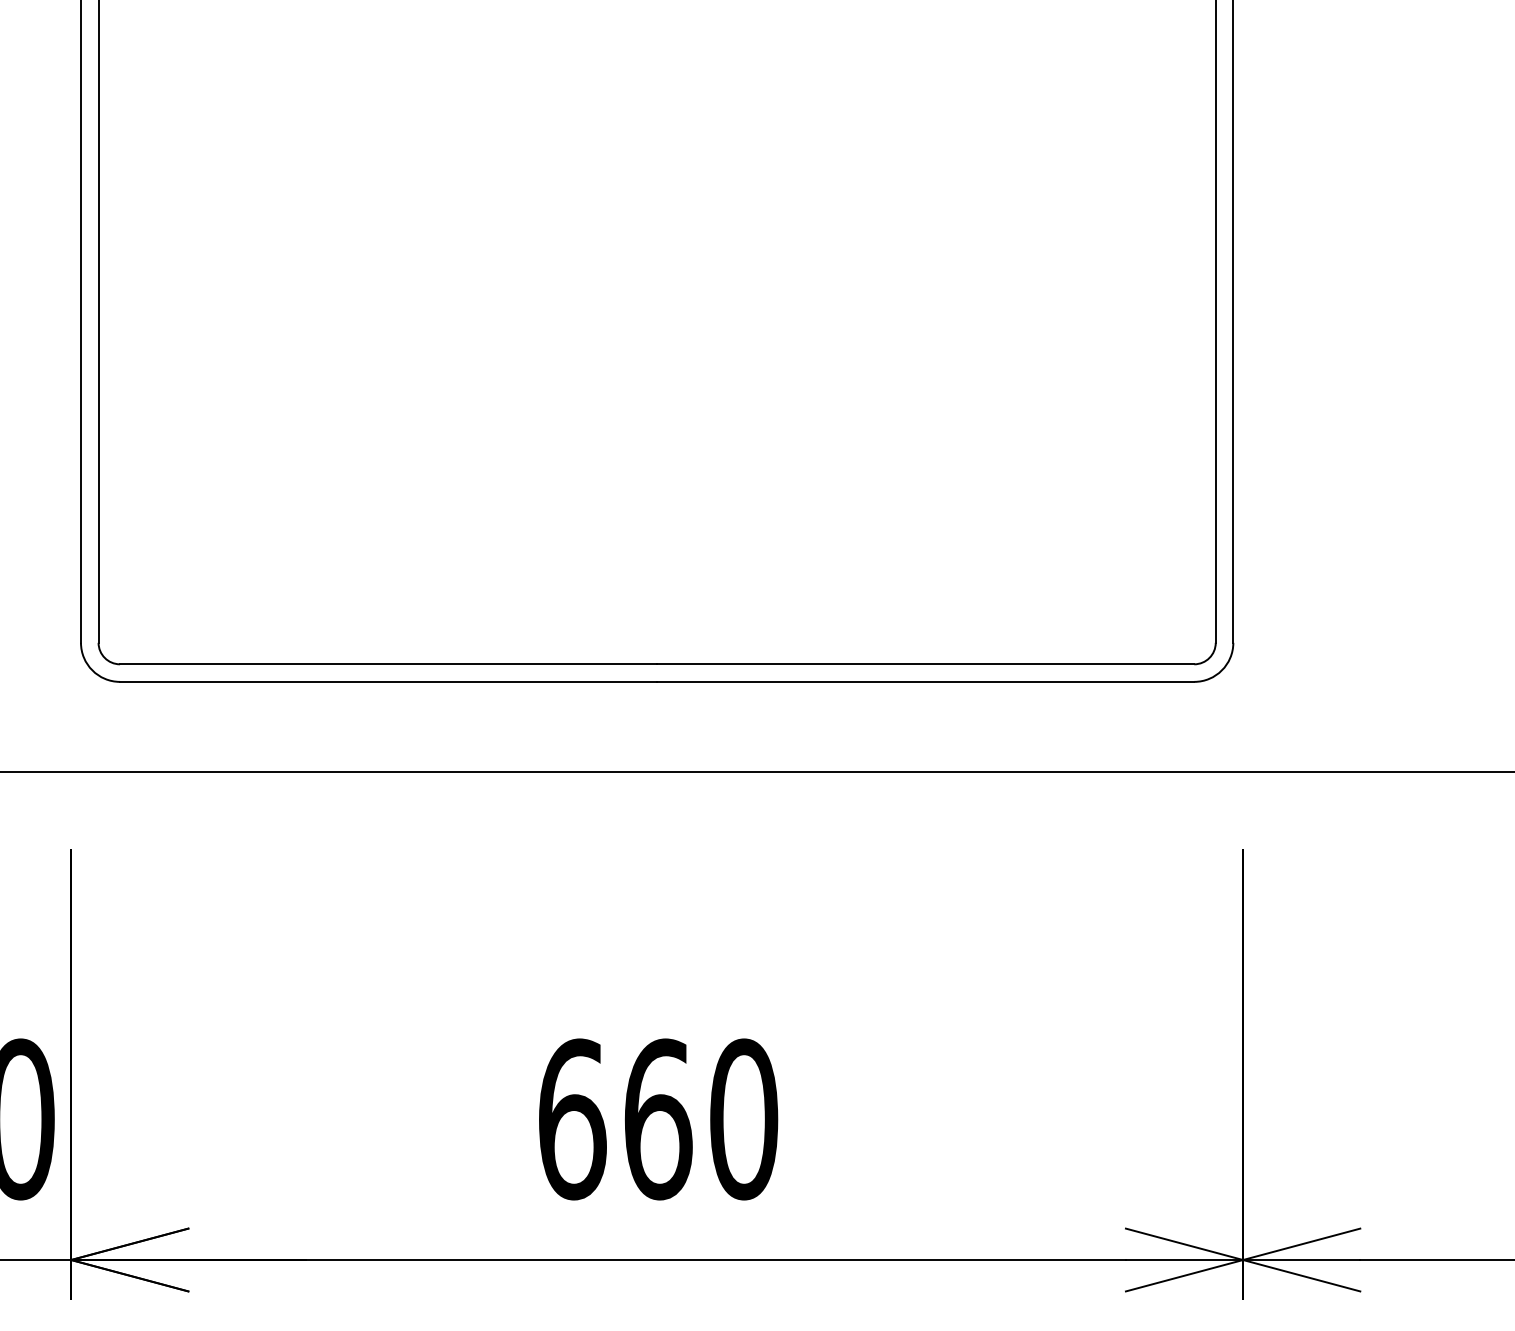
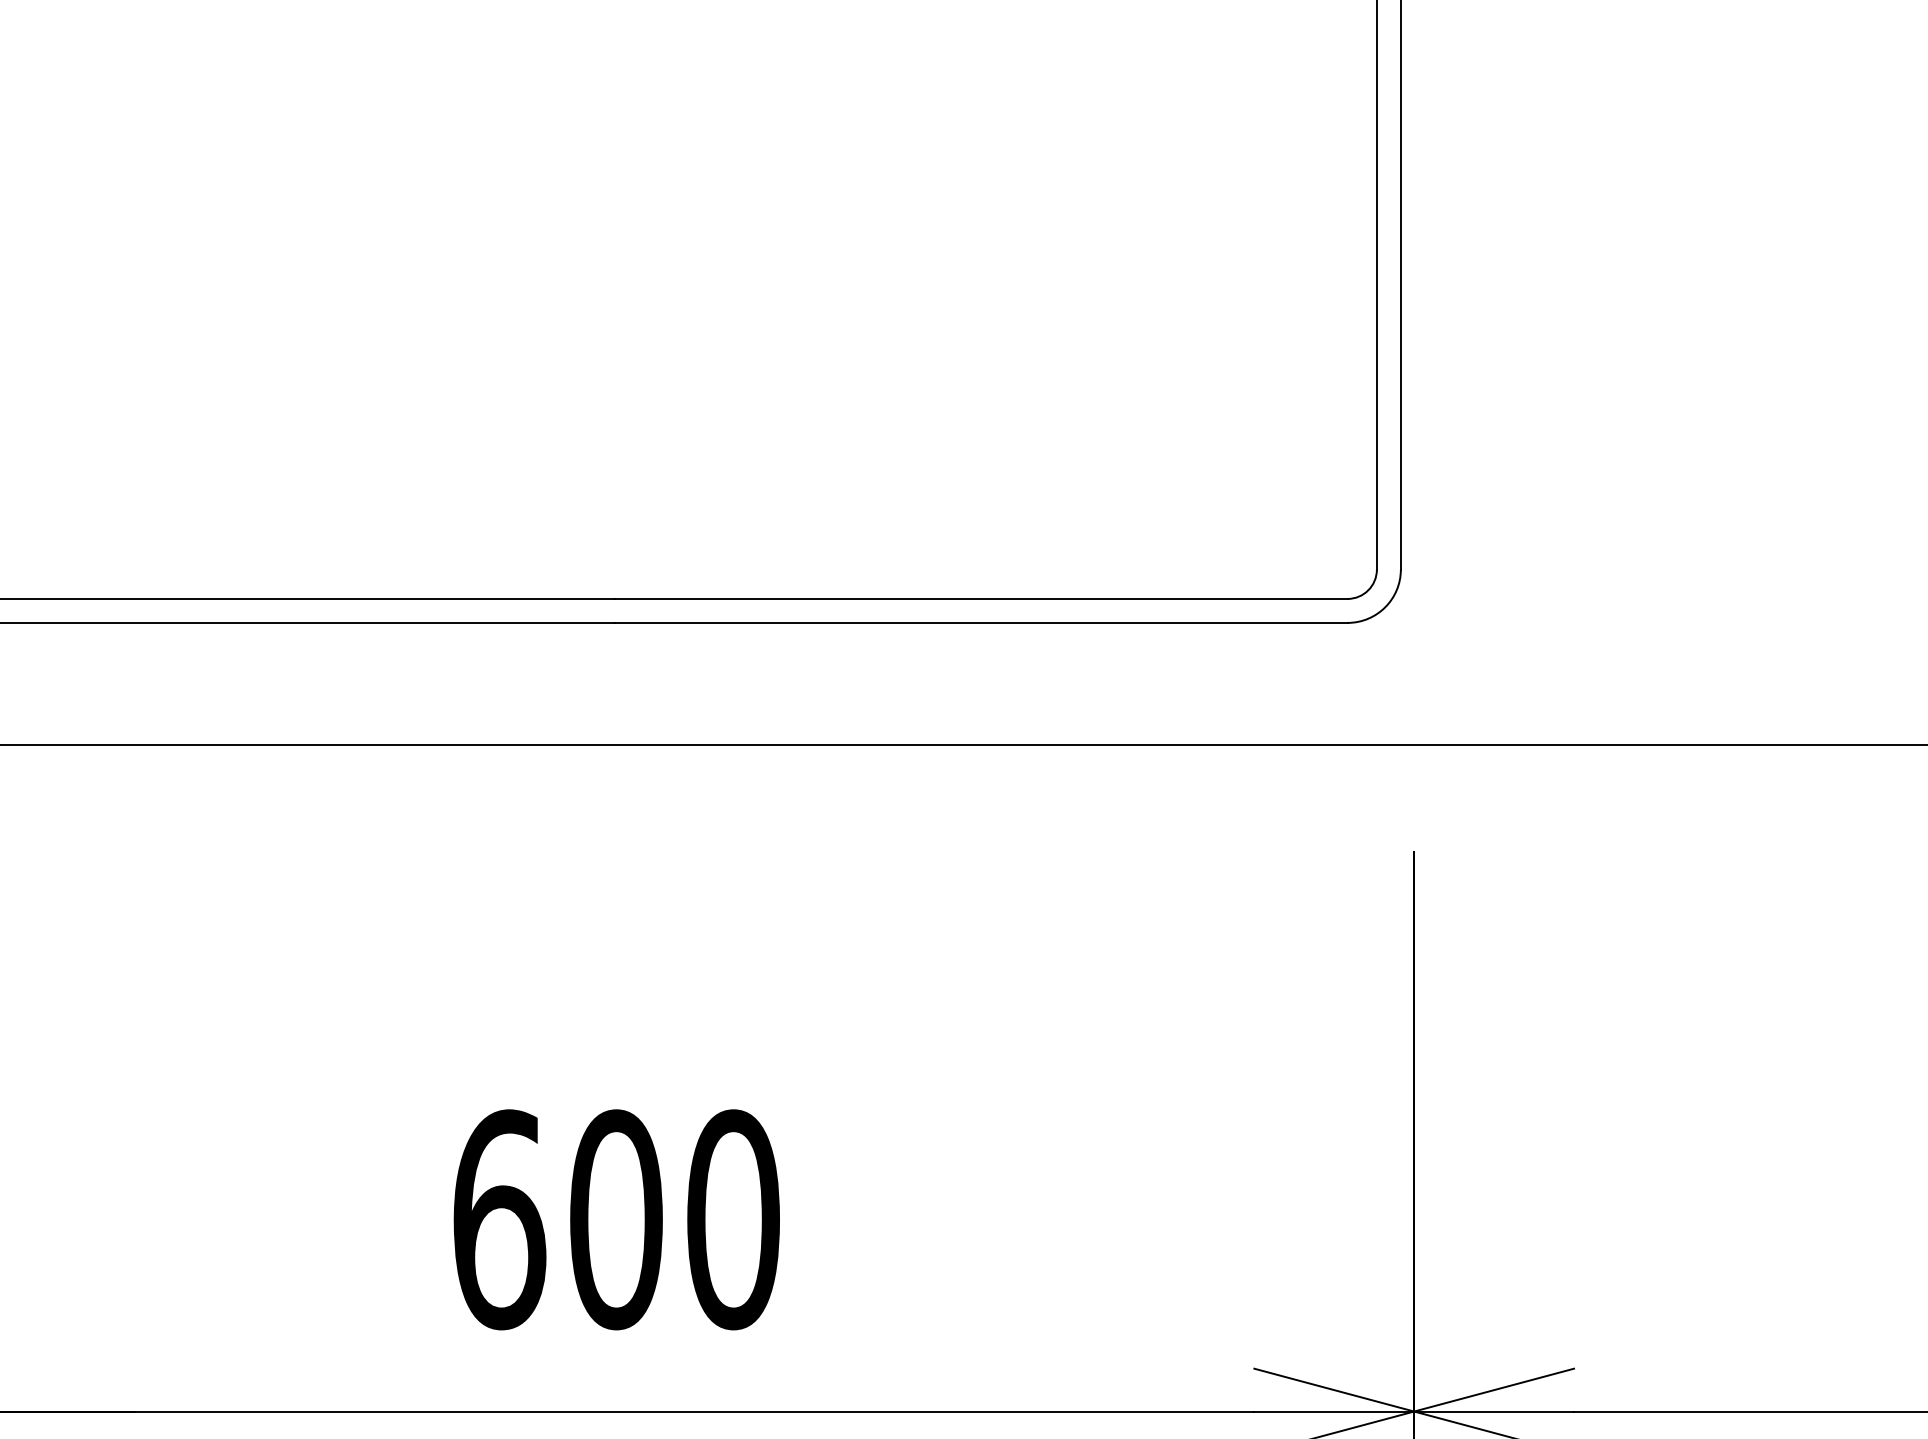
text: (658, 1119) -> (616, 1219), 660 -> 600

